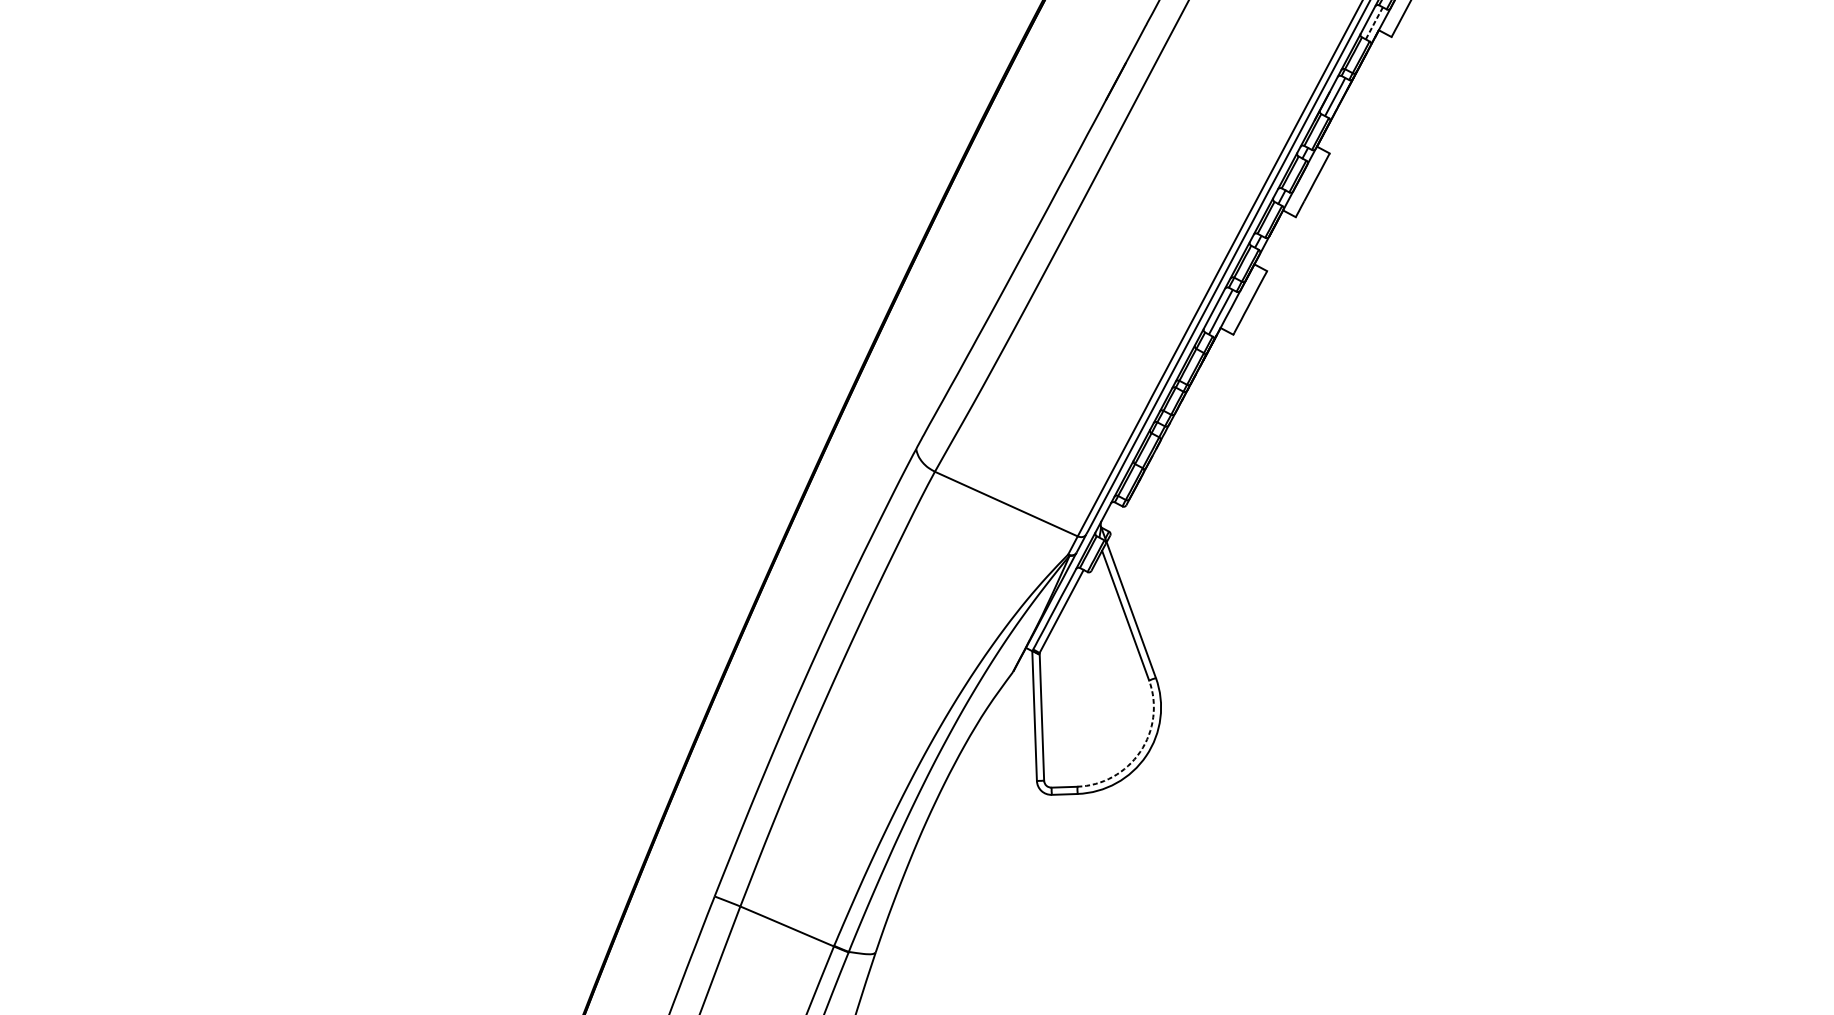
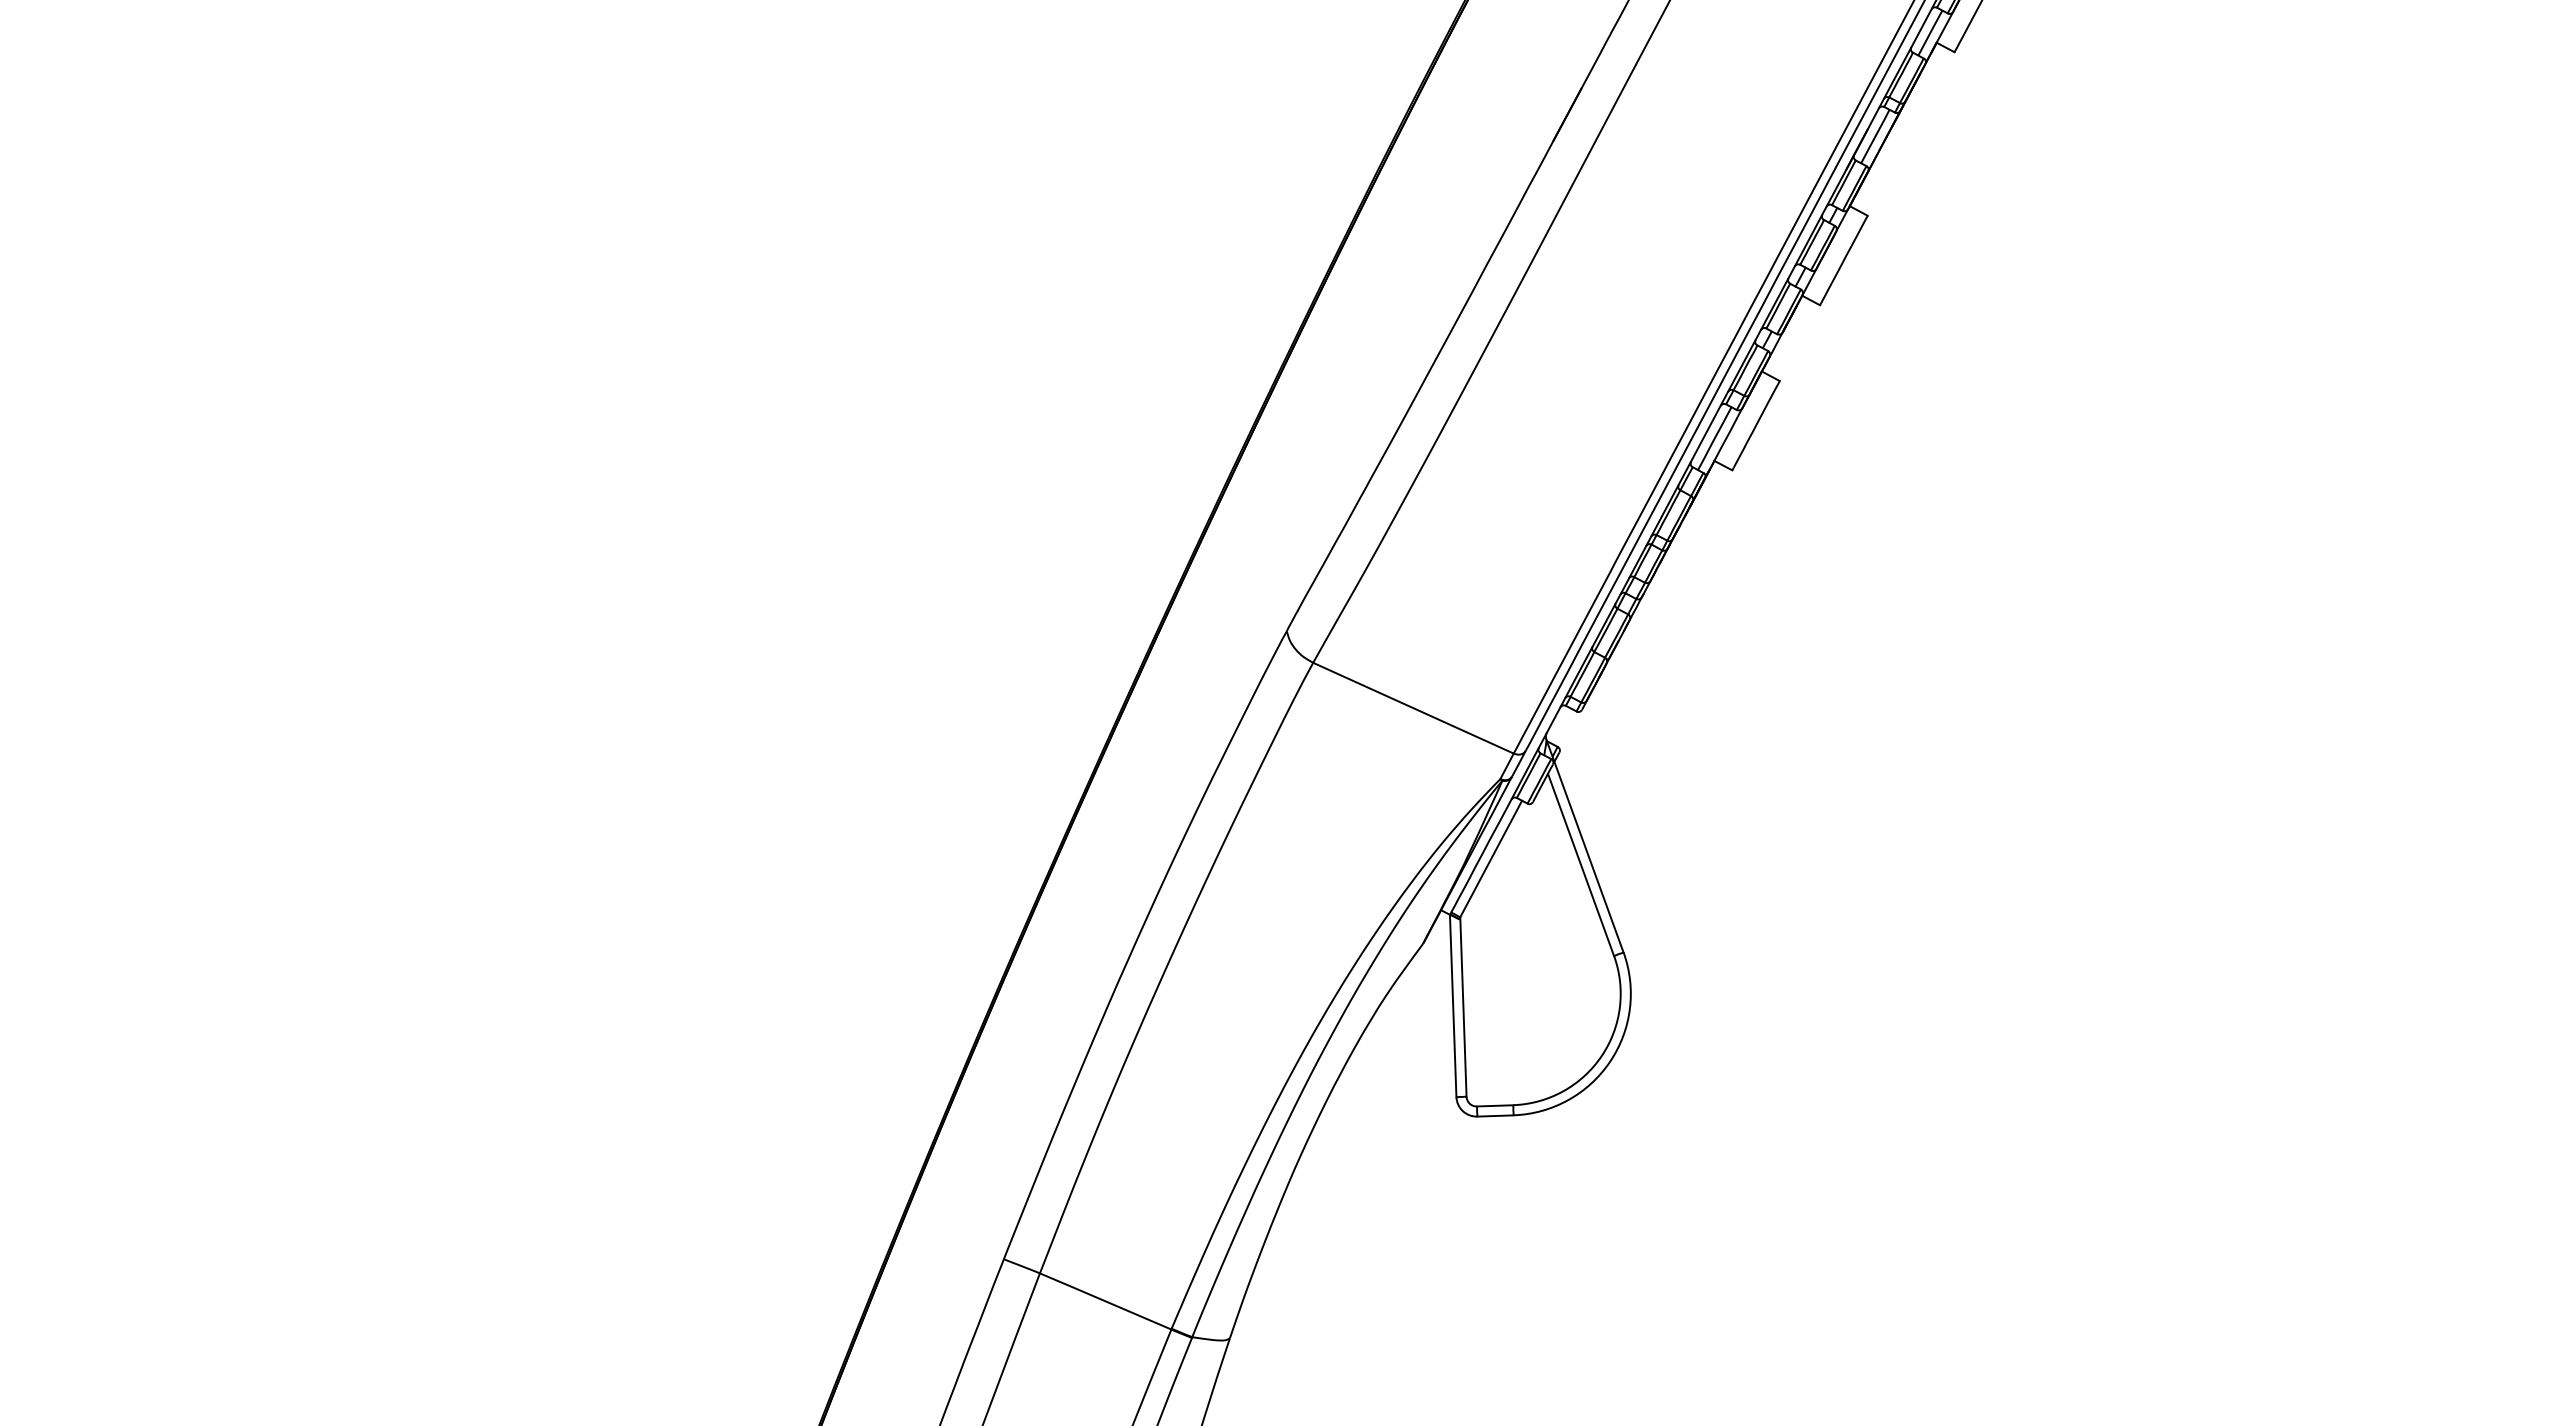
line: (1374, 22) -> (1930, 32), dashed -> solid
arc: (1140, 752) -> (1601, 1056), dashed -> solid

